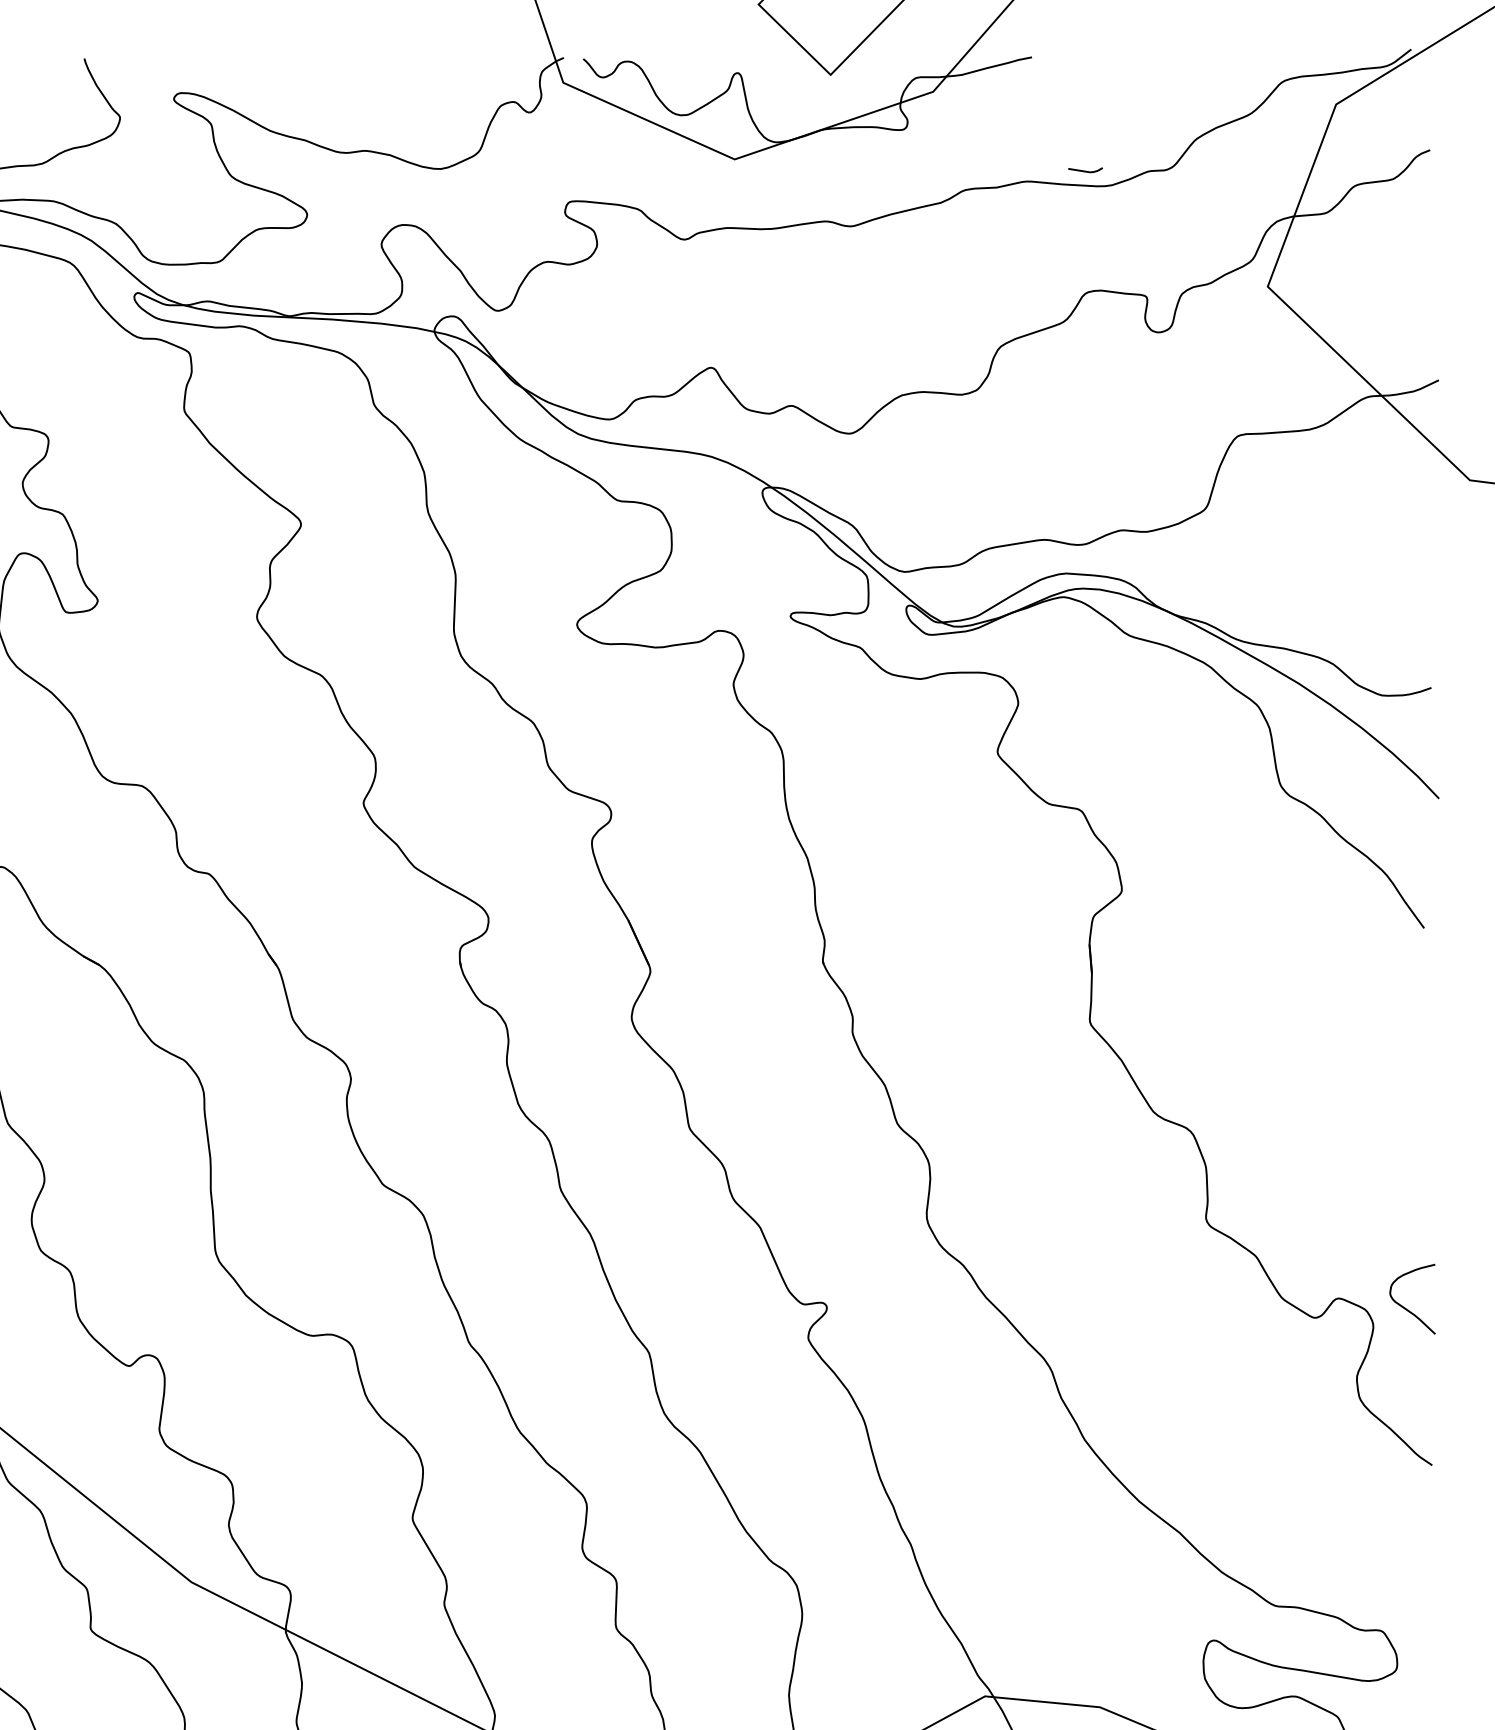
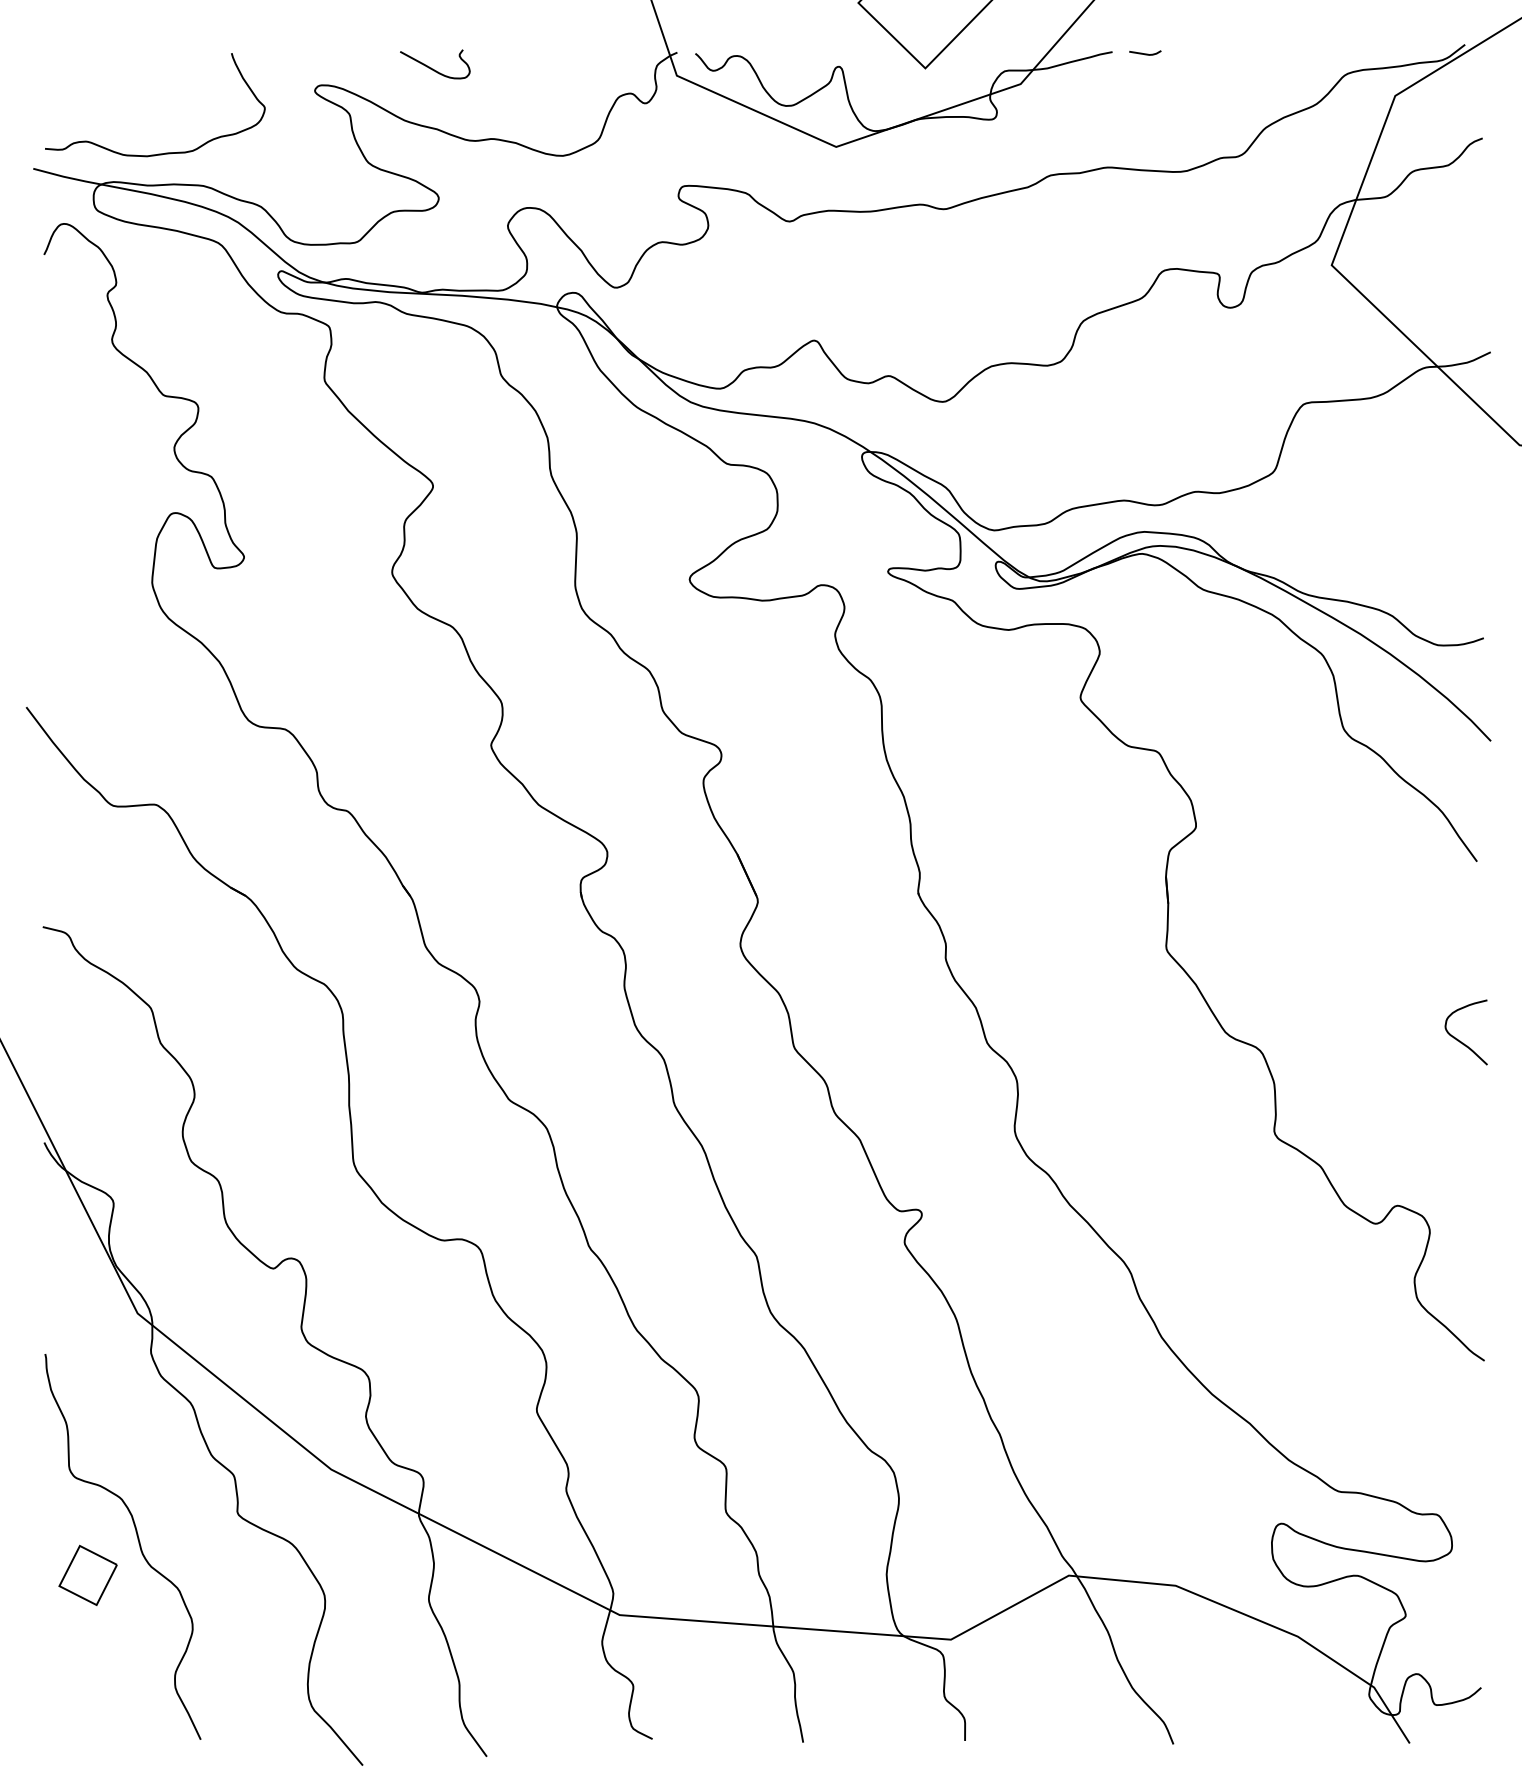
curve: (301, 75) -> (433, 68), added
line: (1085, 170) -> (1145, 53), moved
curve: (1406, 1307) -> (1460, 1040), moved

